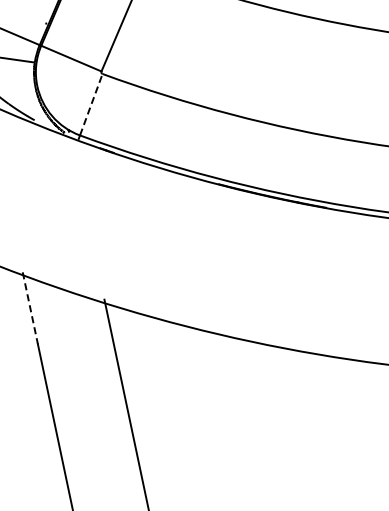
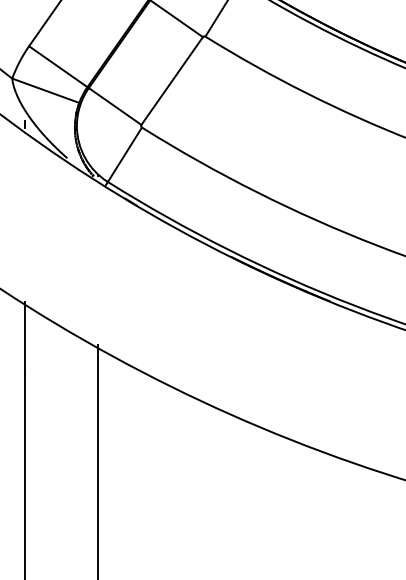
line: (91, 104) -> (125, 154), dashed -> solid
line: (30, 308) -> (25, 338), dashed -> solid

